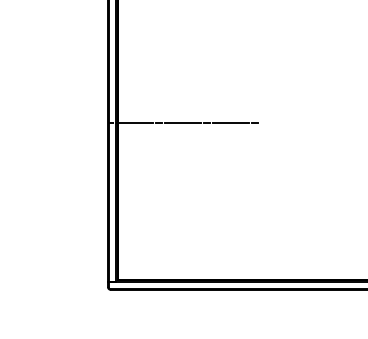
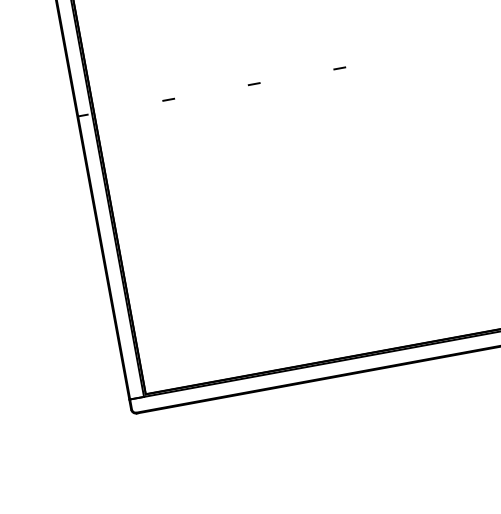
line: (135, 122) -> (126, 107), removed
line: (183, 122) -> (211, 91), removed
line: (231, 122) -> (297, 76), removed

